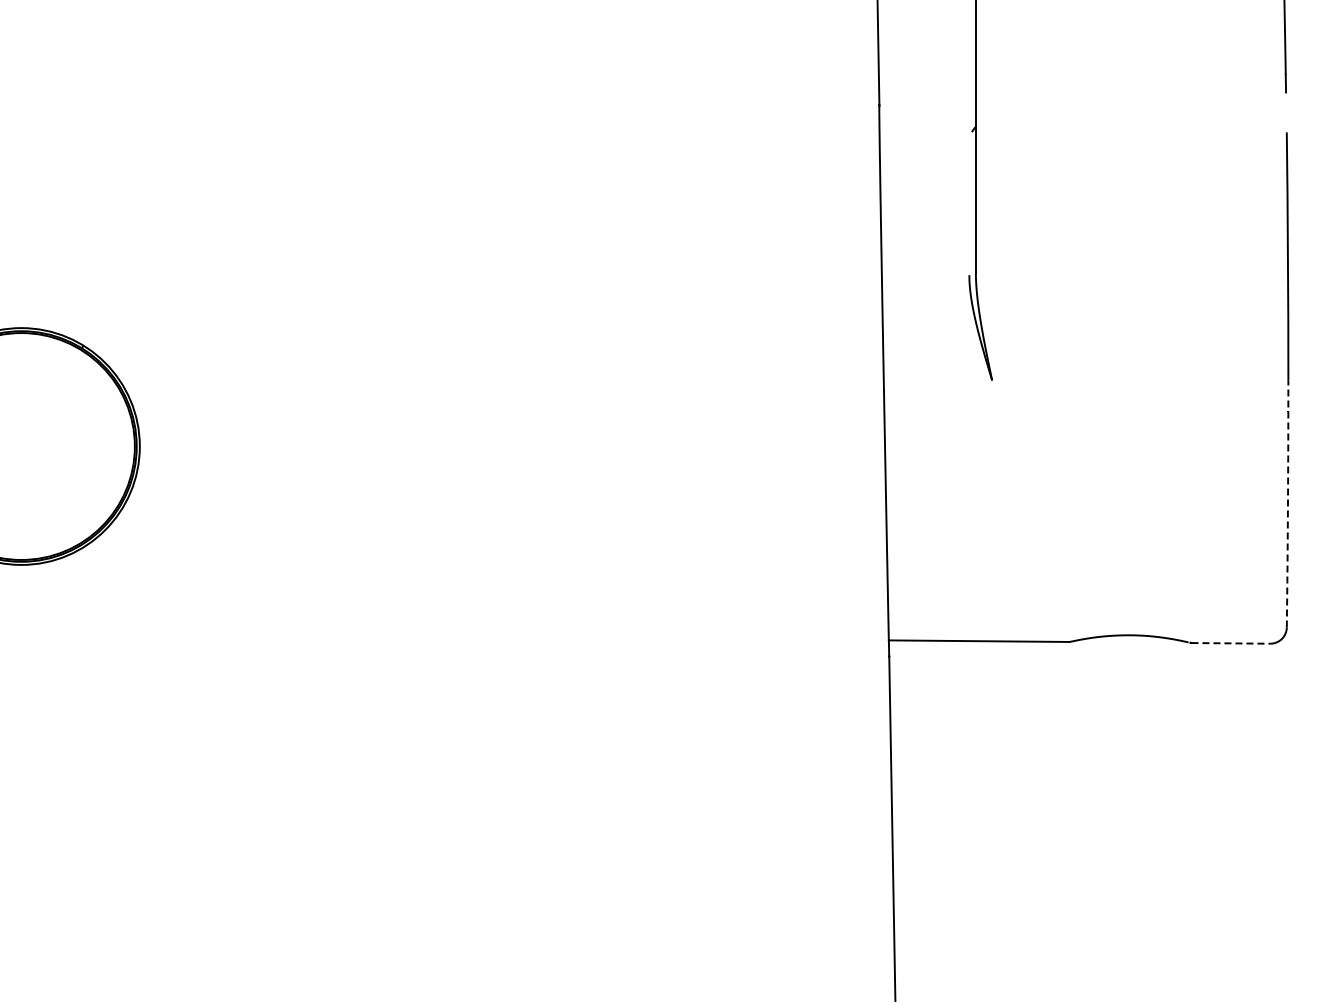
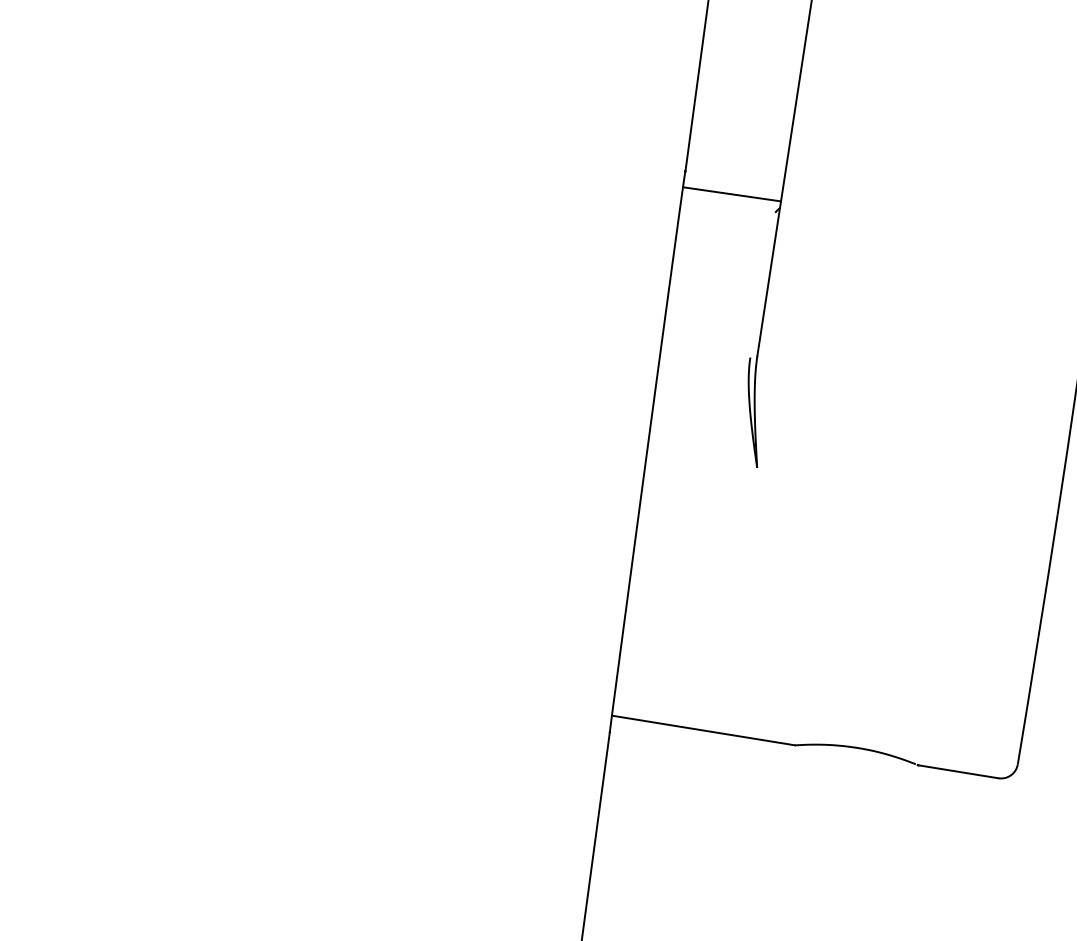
line: (927, 120) -> (731, 194), added
arc: (1287, 504) -> (1037, 639), dashed -> solid
line: (1231, 643) -> (959, 772), dashed -> solid

